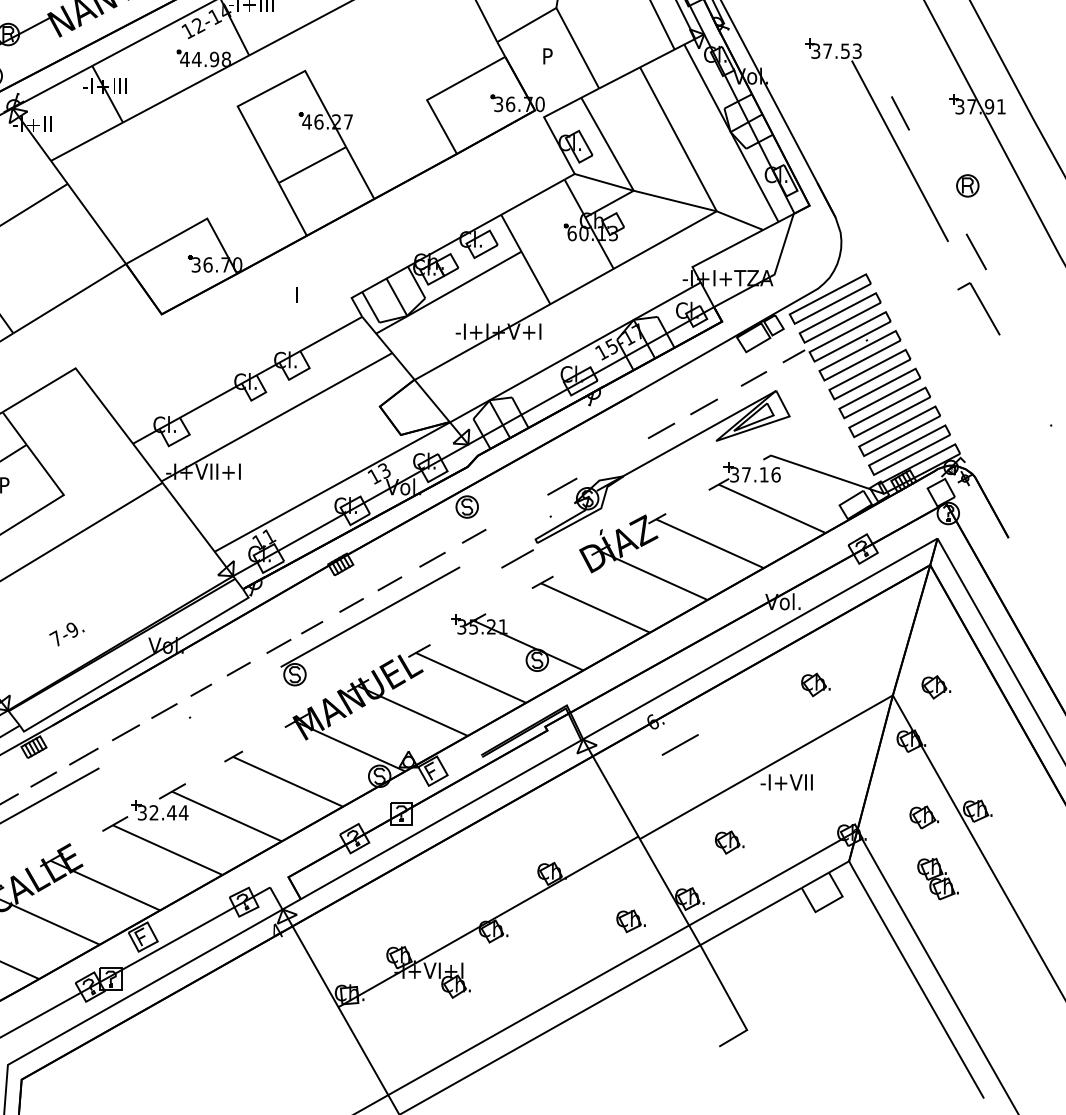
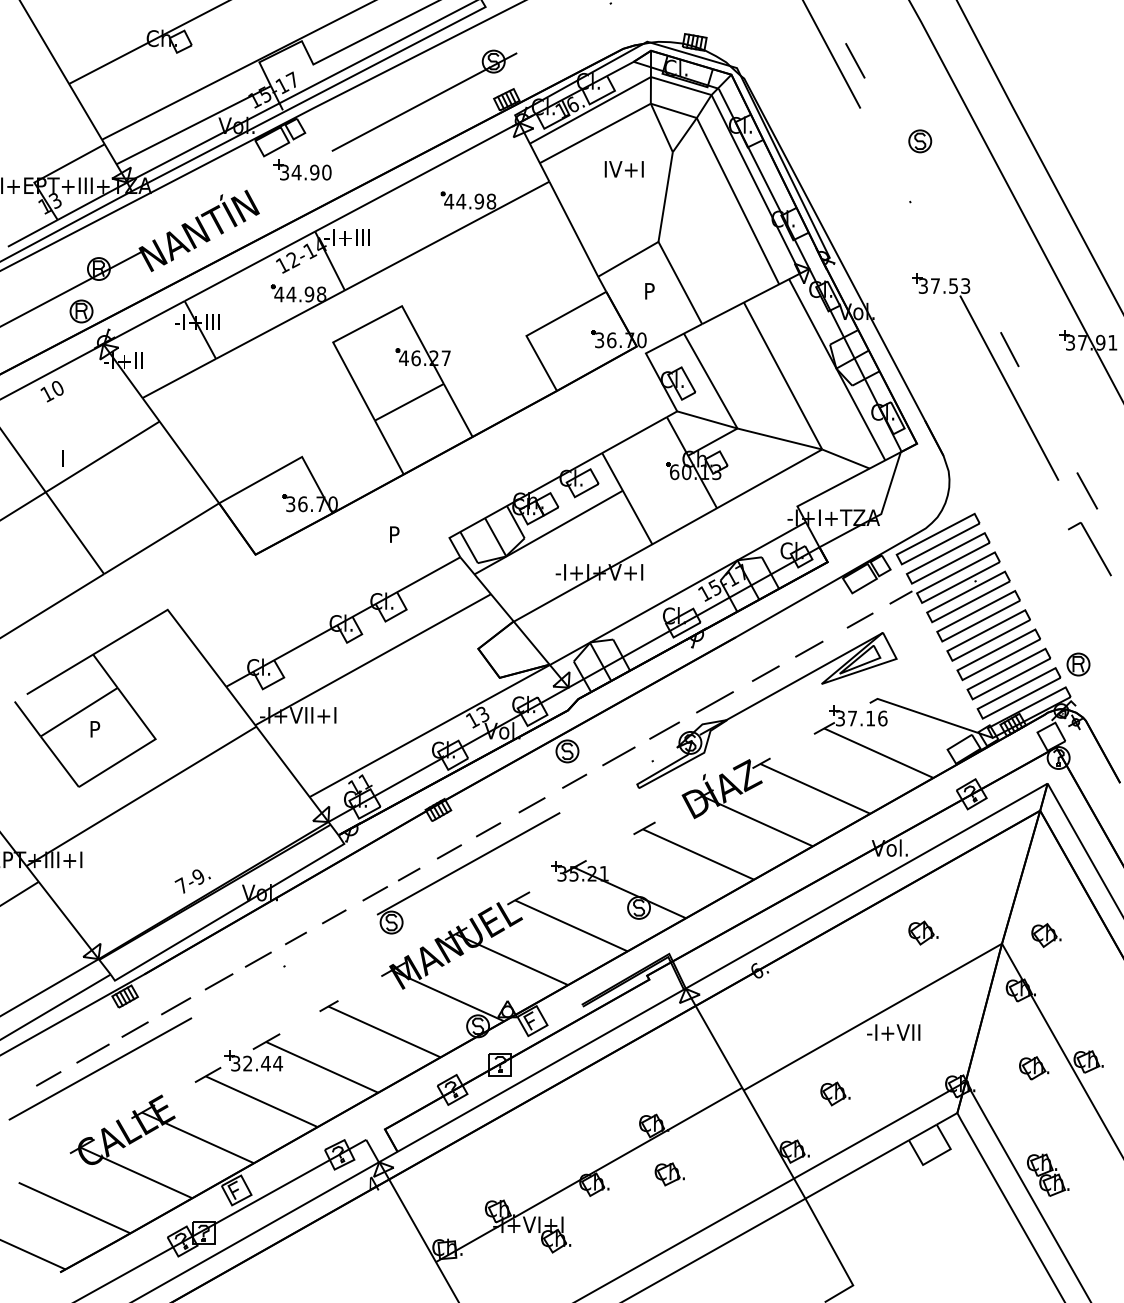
part: (967, 185) -> (1078, 664), moved
text: (297, 294) -> (394, 534), I -> P
line: (517, 559) -> (618, 756), moved
text: (66, 634) -> (192, 881), moved
line: (679, 745) -> (714, 702), moved
part: (938, 878) -> (1048, 1174), moved
part: (630, 921) -> (669, 1174), moved

